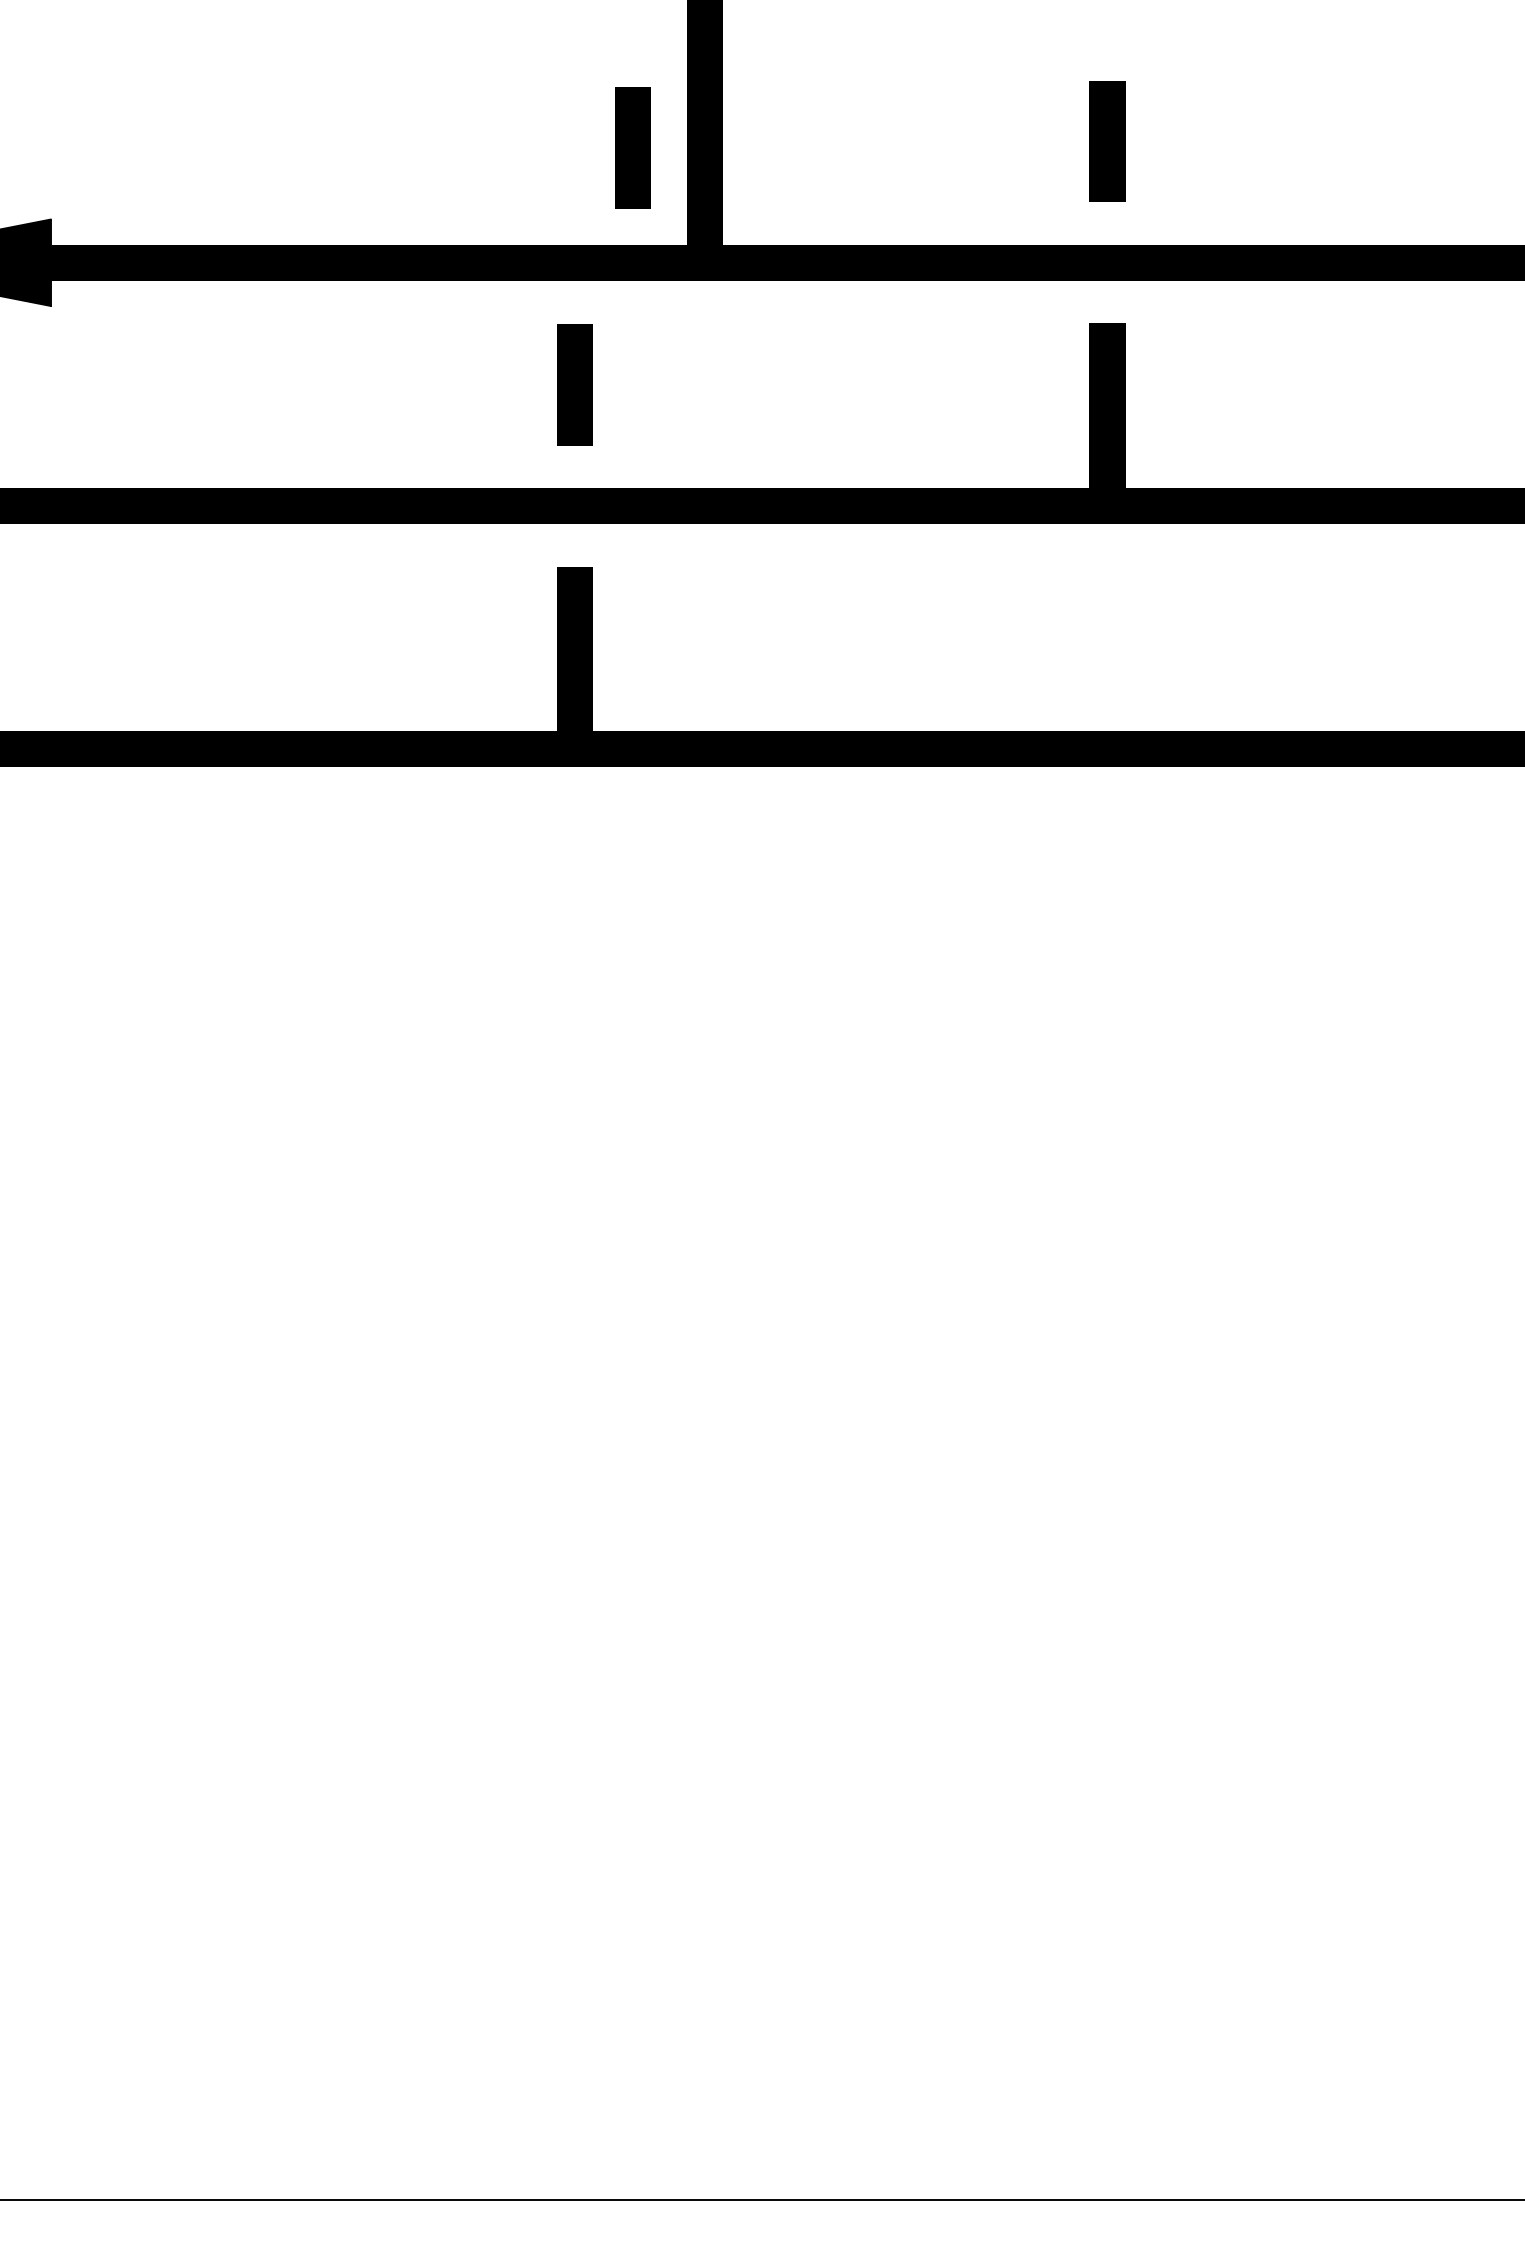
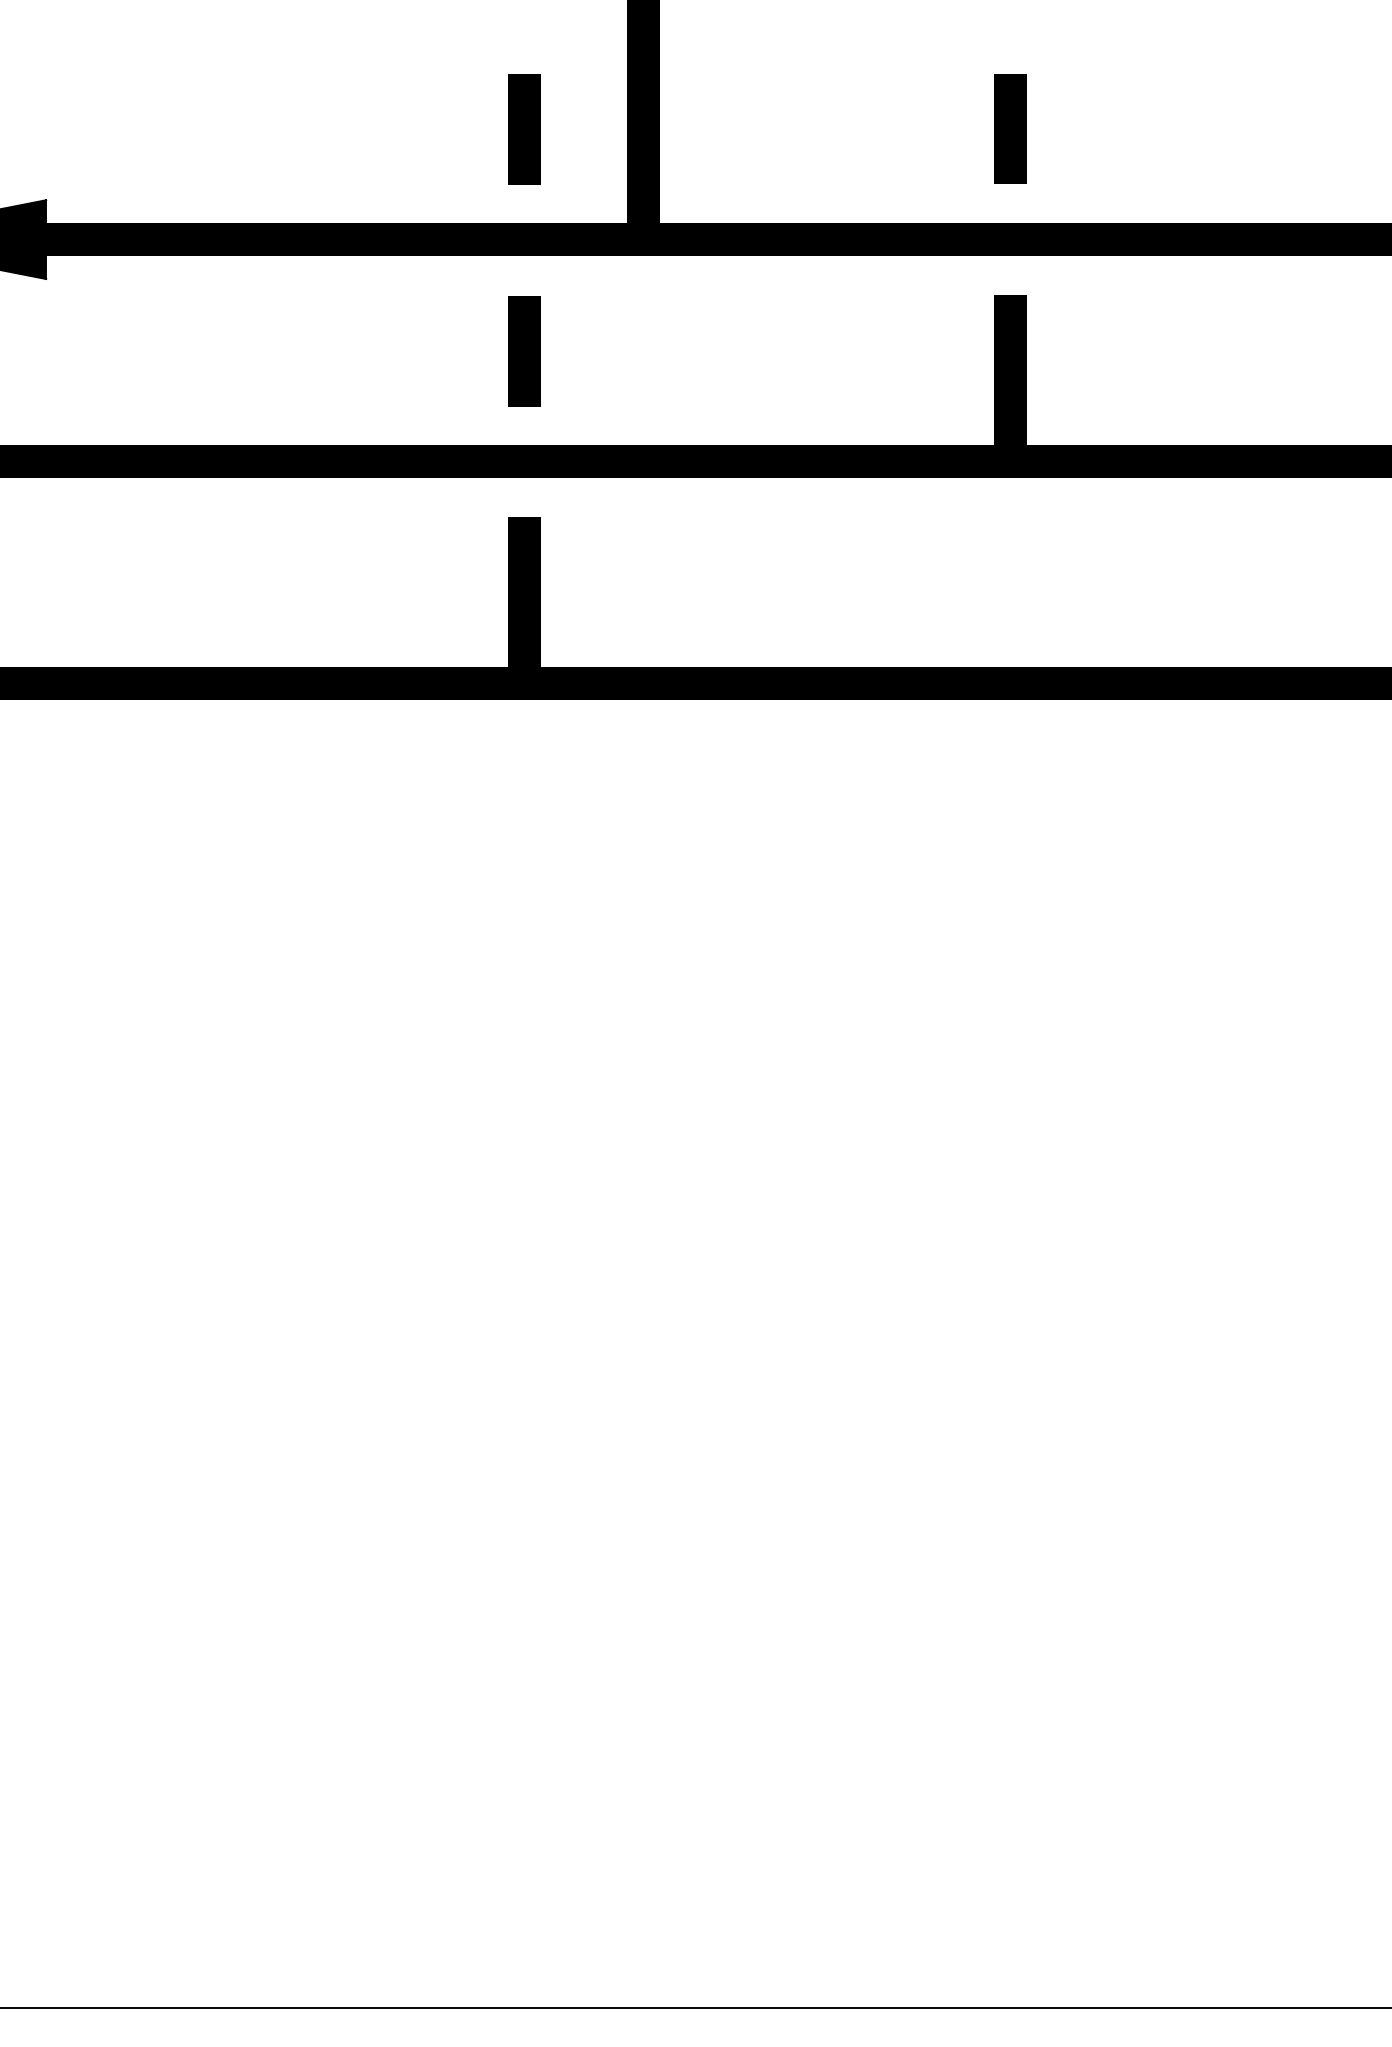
line: (632, 147) -> (524, 128), moved

